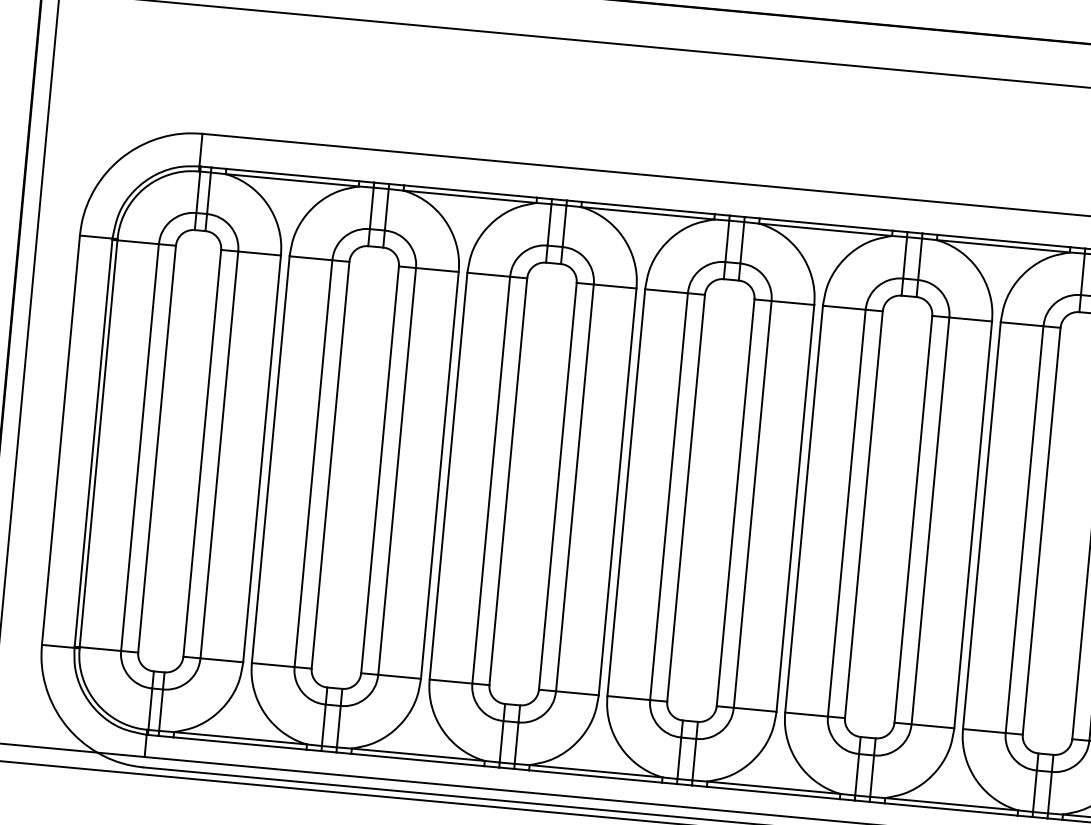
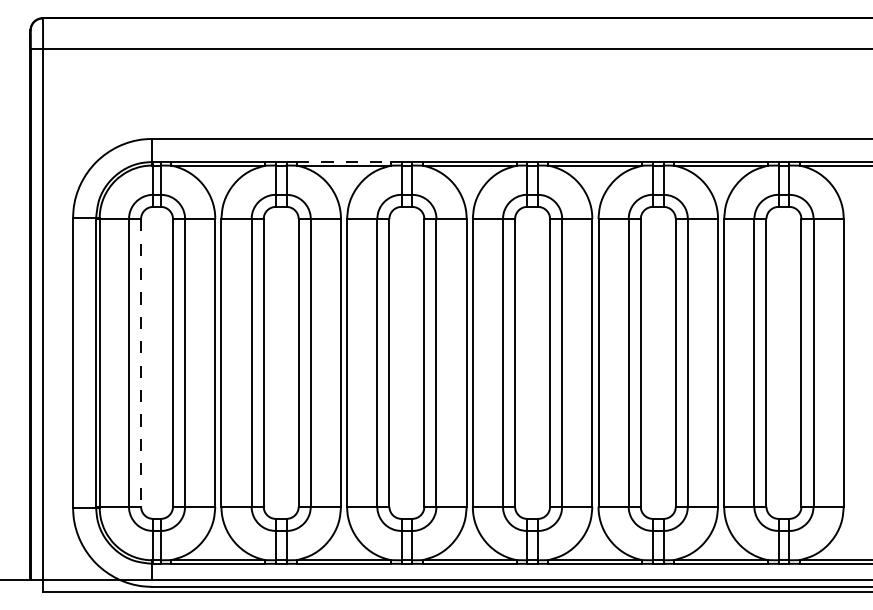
line: (471, 190) -> (344, 161), solid -> dashed
line: (157, 448) -> (141, 362), solid -> dashed

